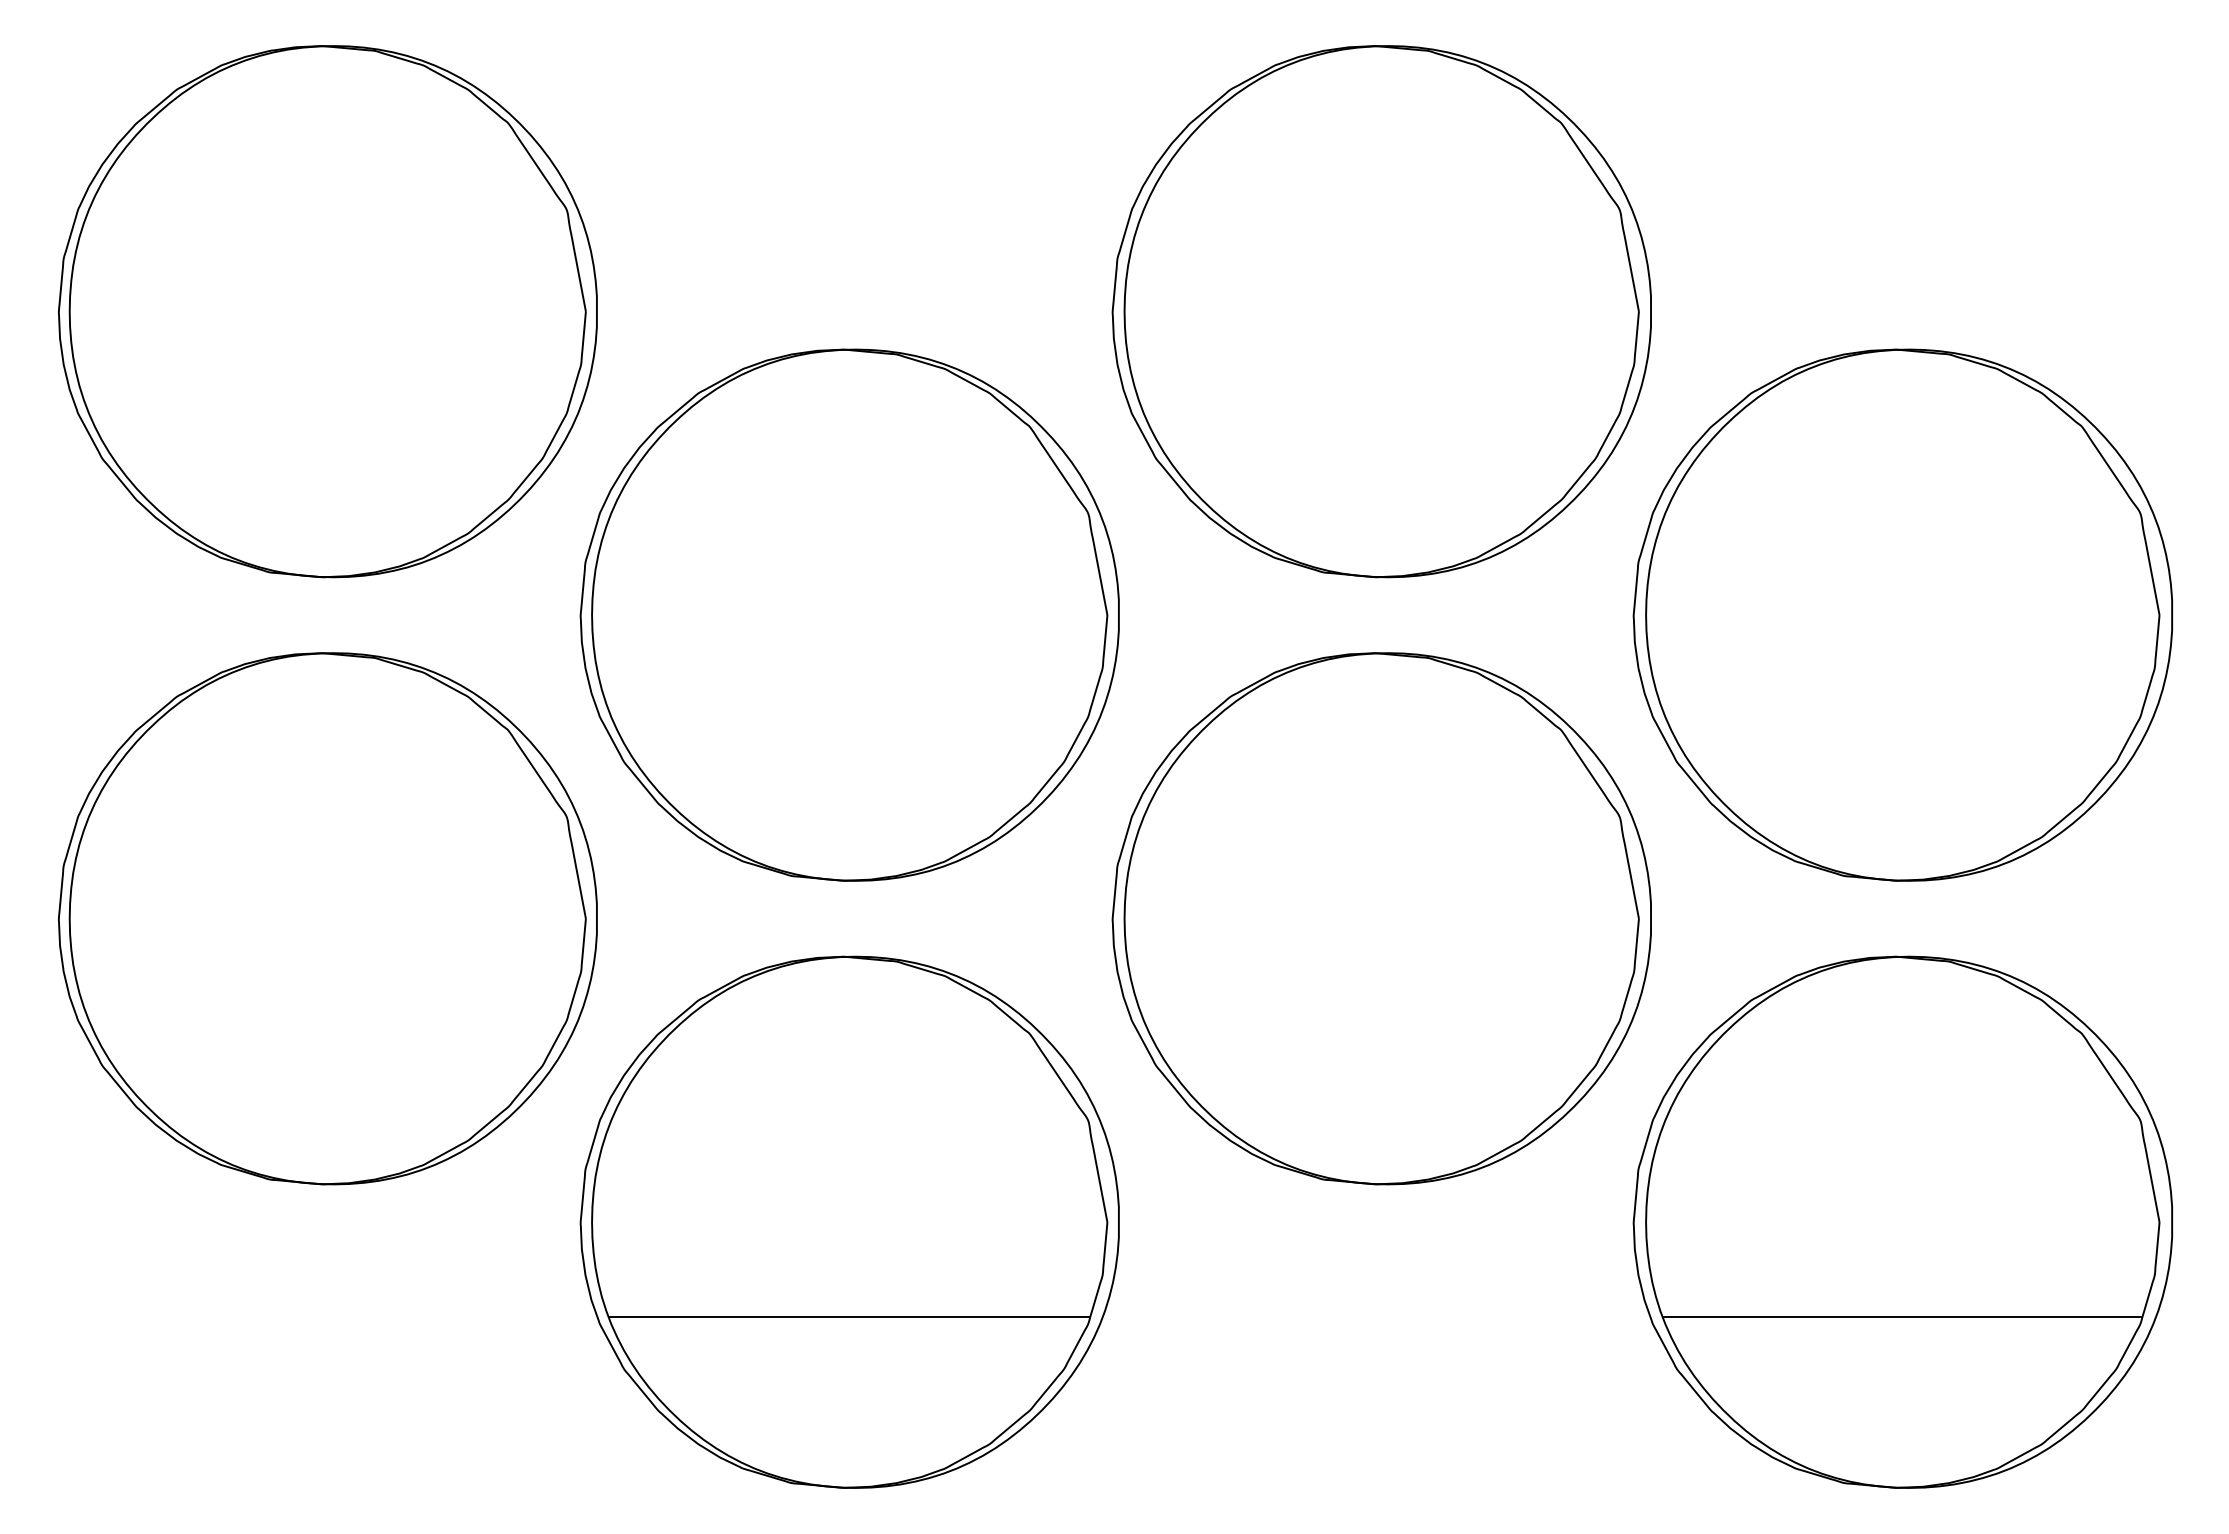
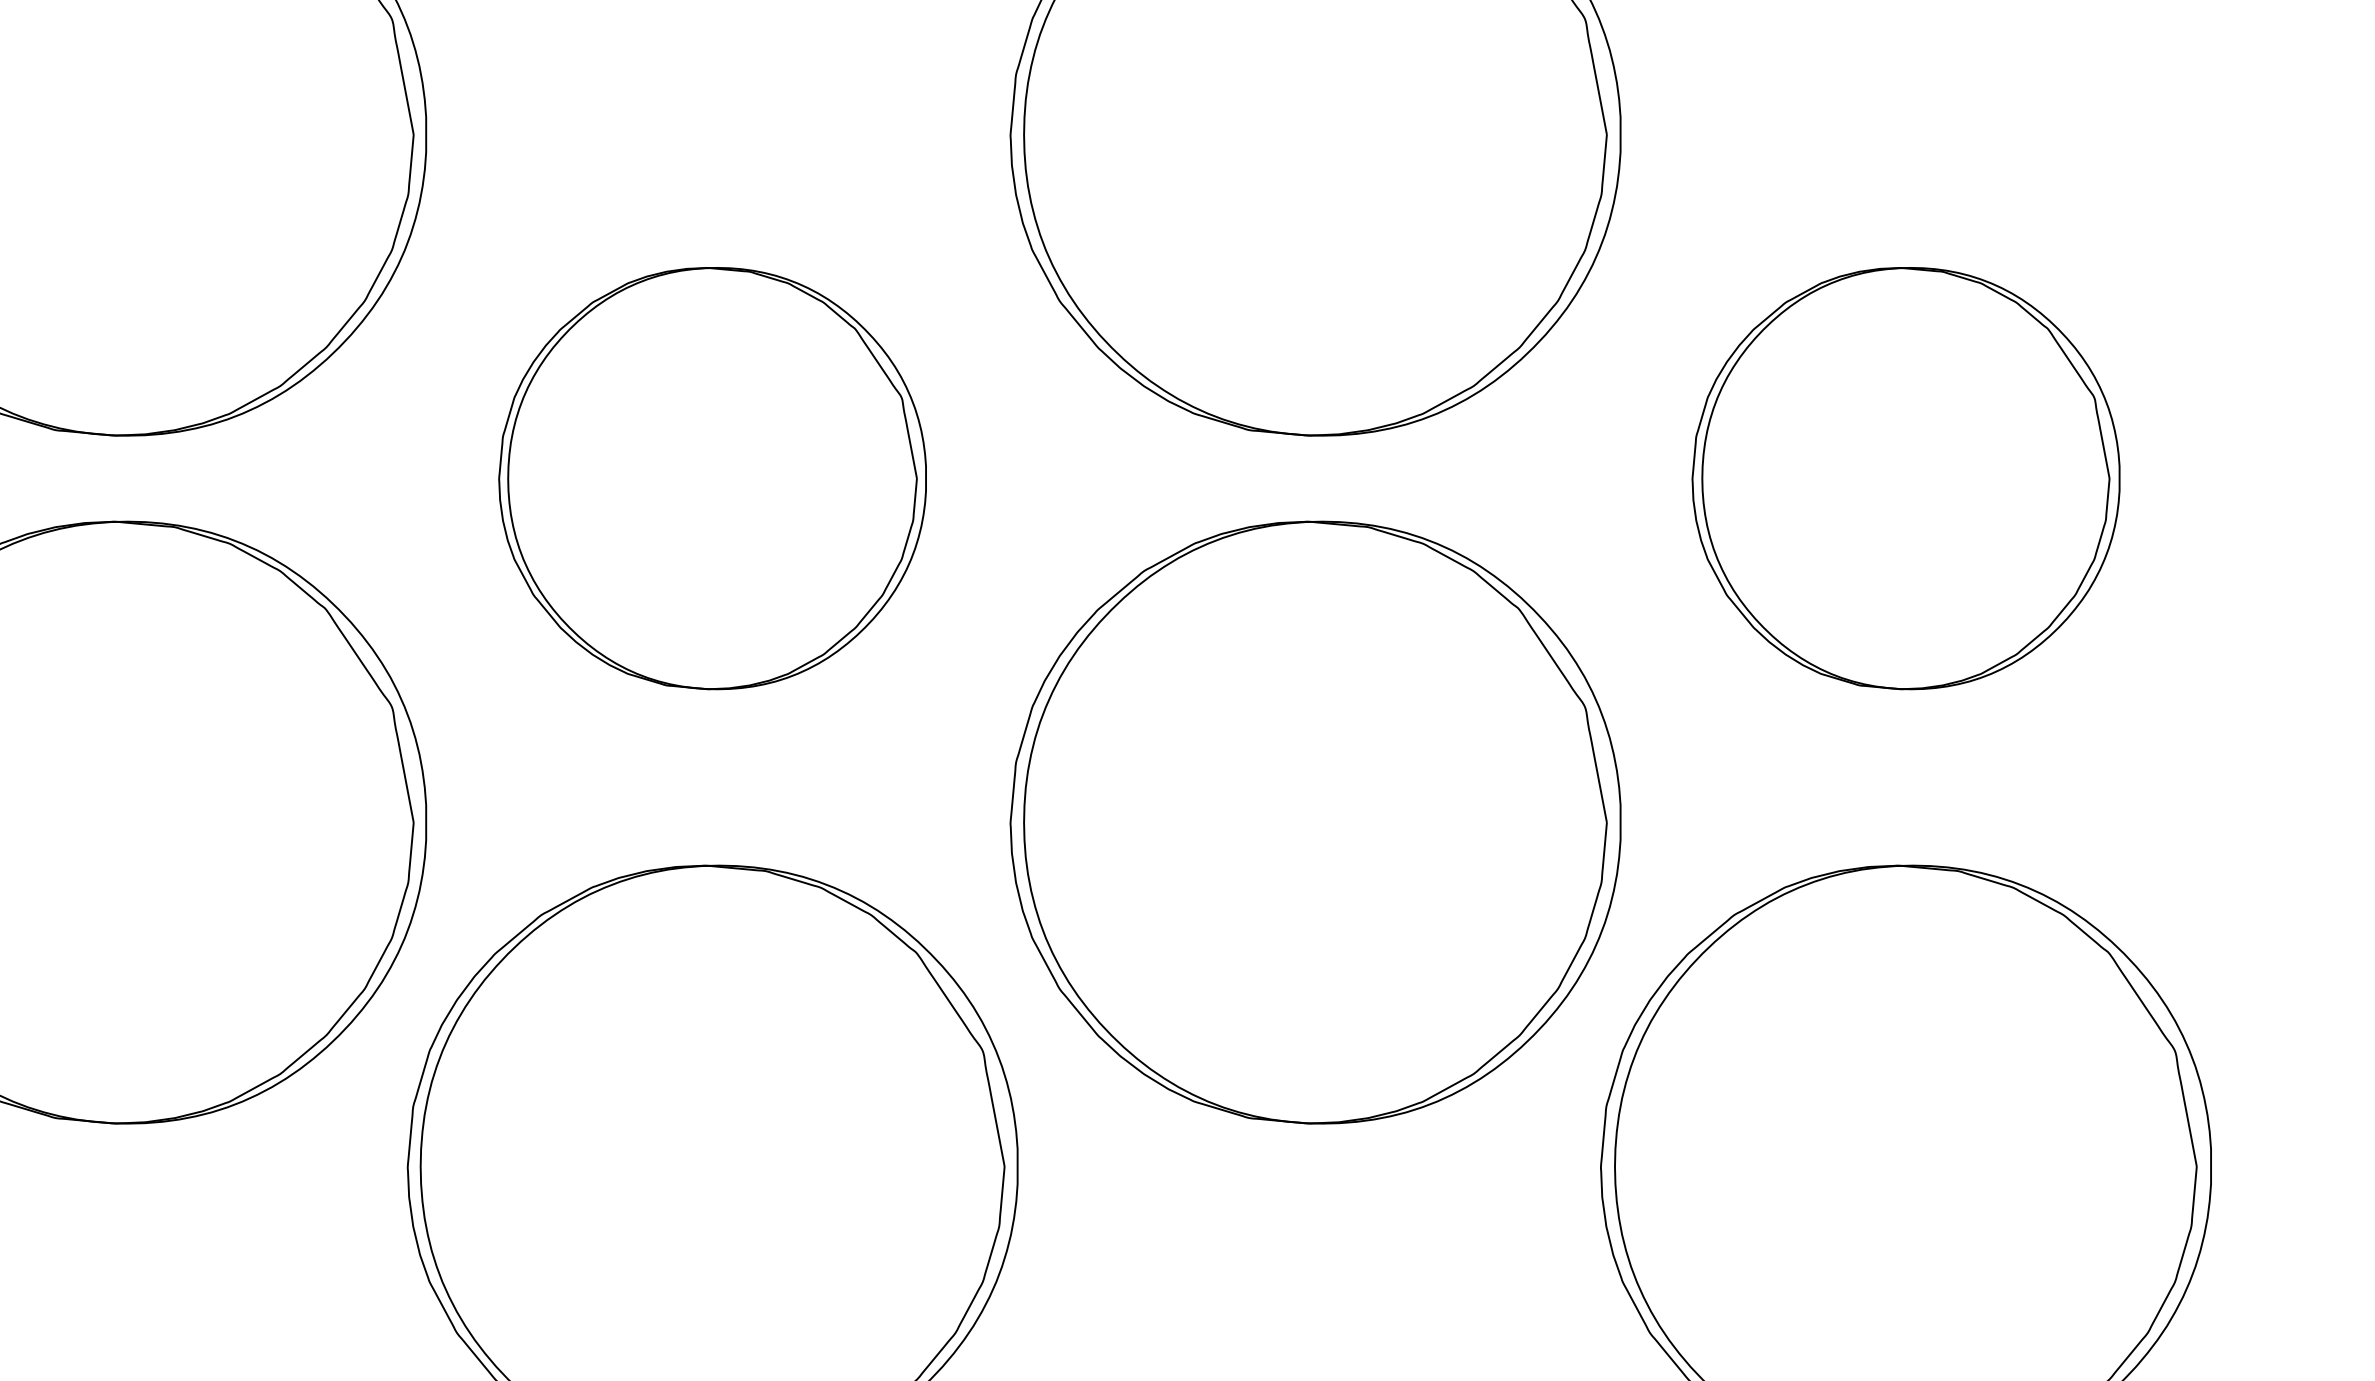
part: (849, 614) -> (712, 477), size x0.7
part: (1902, 614) -> (1905, 477), size x0.7
line: (849, 1317) -> (712, 1274), removed
line: (1902, 1317) -> (1905, 1274), removed

